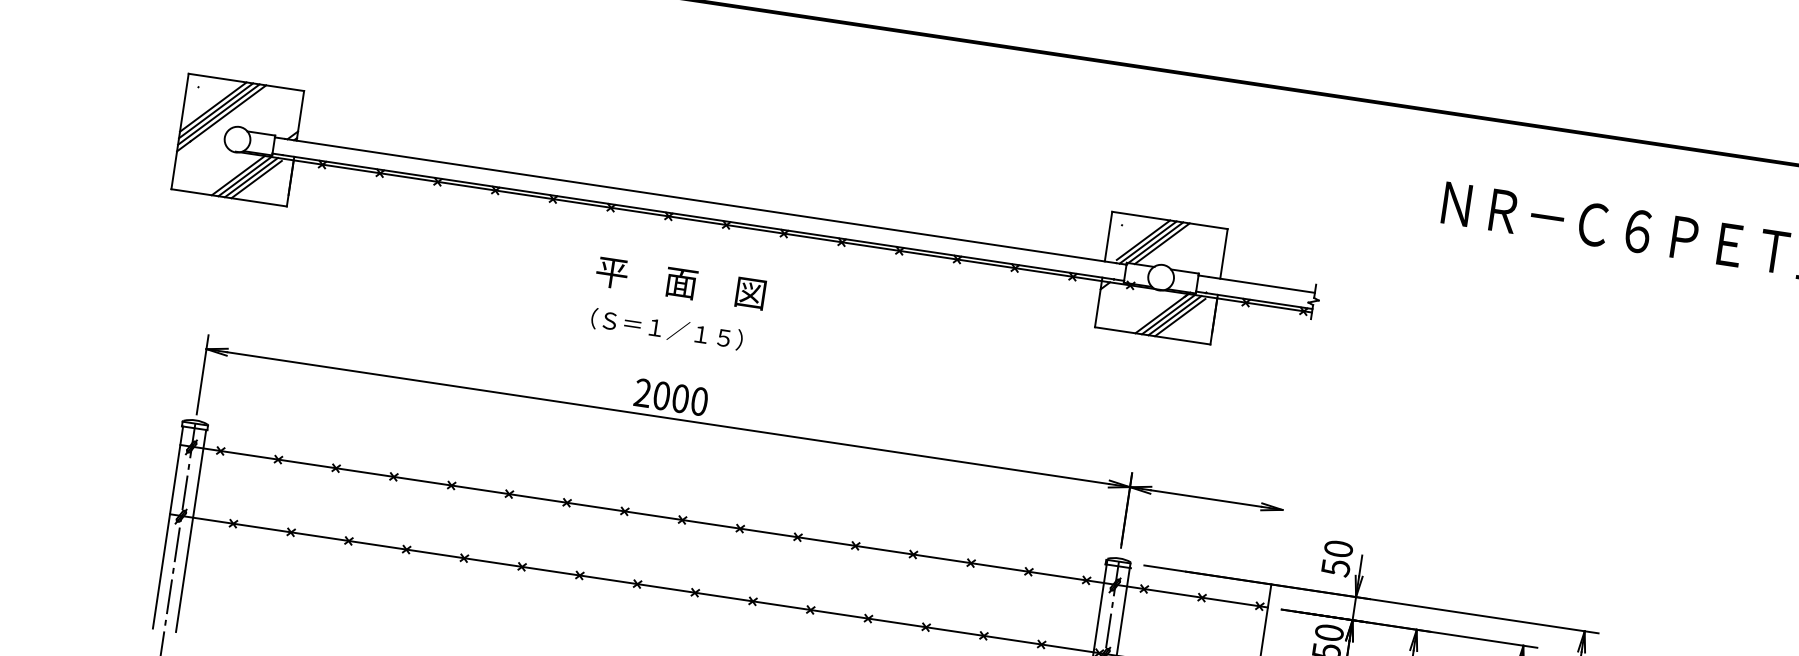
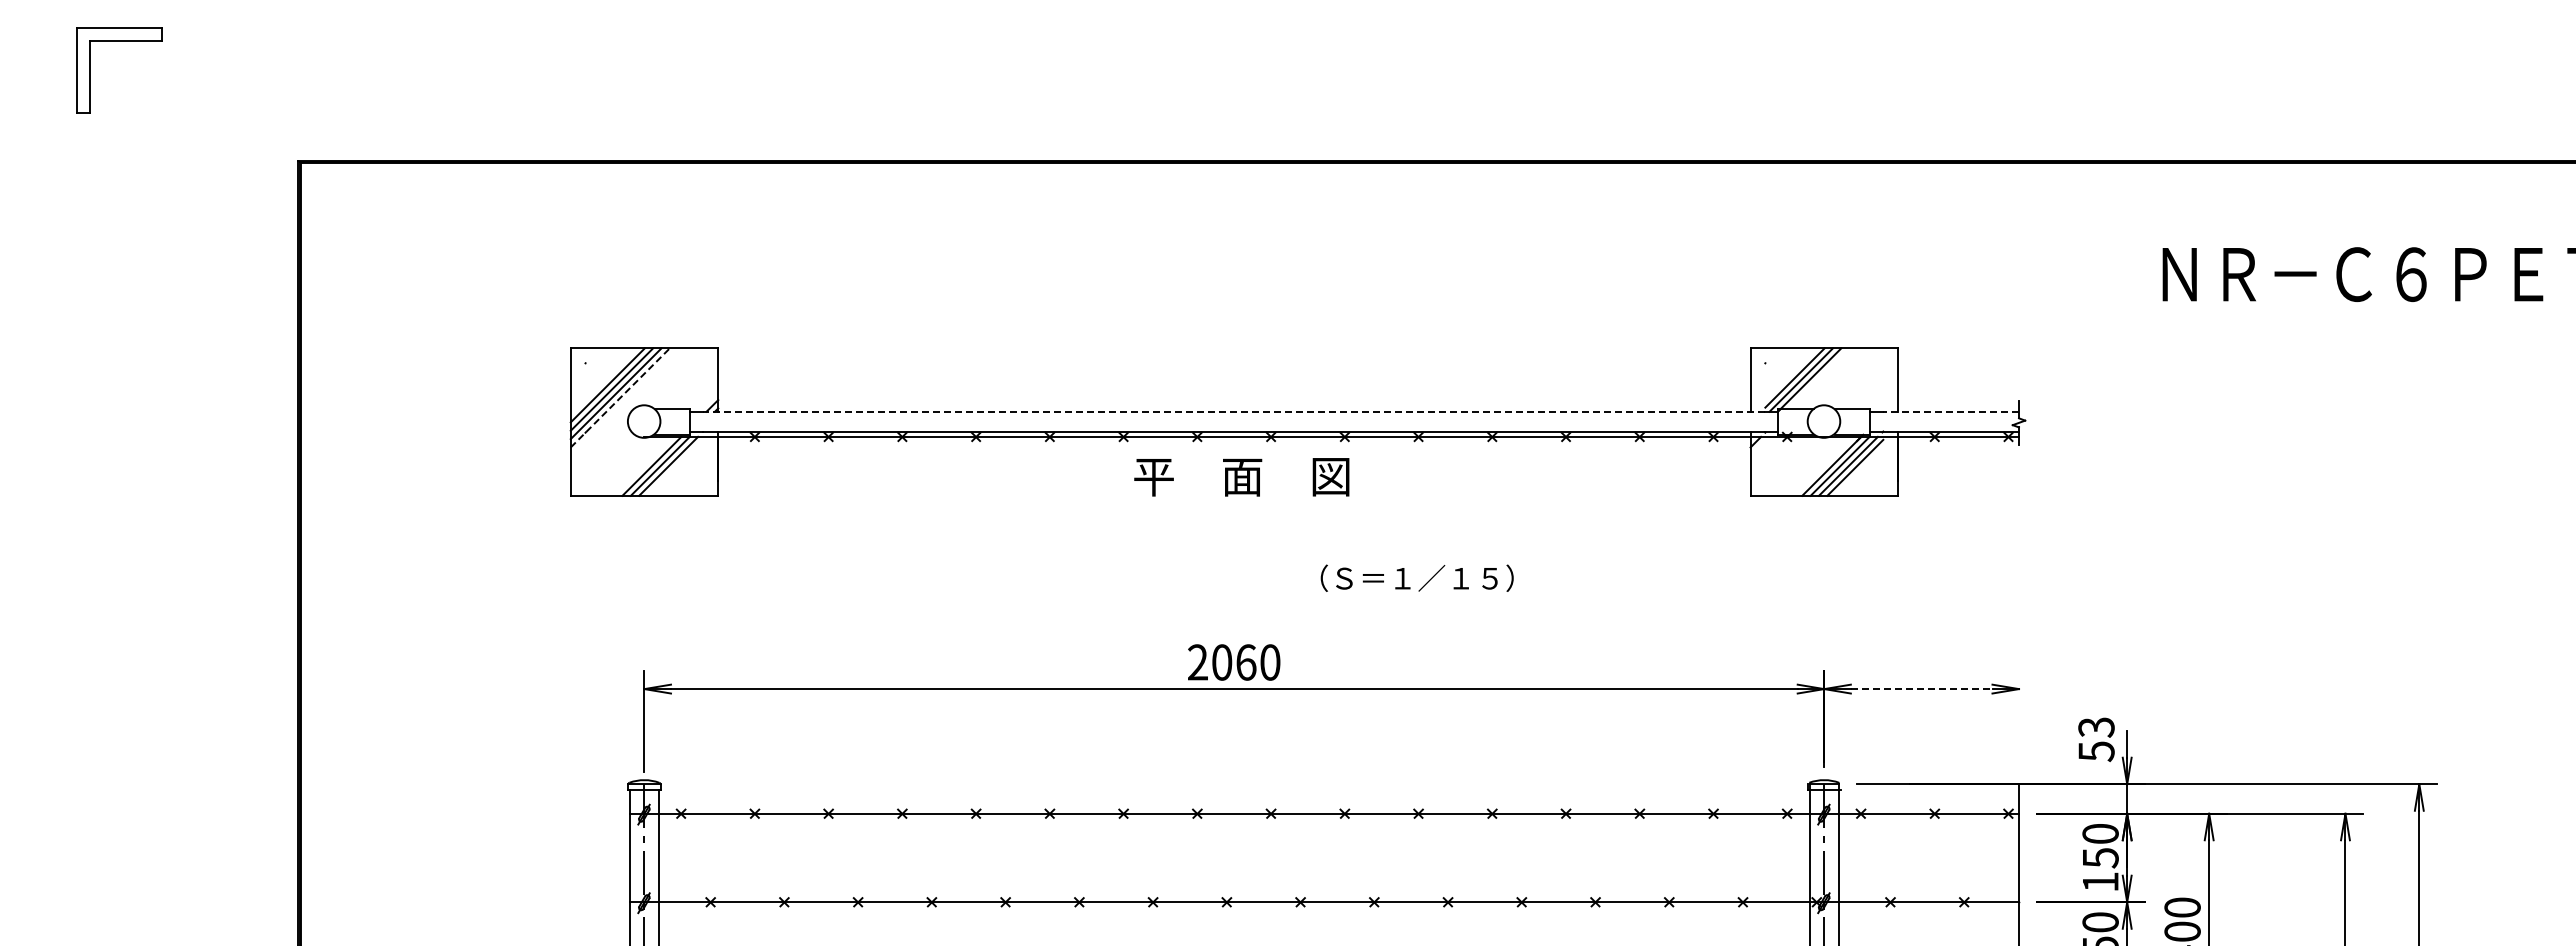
line: (221, 118) -> (620, 397), solid -> dashed
line: (256, 179) -> (675, 467), removed
line: (700, 200) -> (1234, 411), solid -> dashed
line: (1161, 243) -> (1818, 378), removed
text: (680, 283) -> (1241, 477), moved
line: (1262, 284) -> (1951, 411), solid -> dashed
text: (666, 328) -> (1416, 577), moved
text: (680, 398) -> (1246, 662), 2000 -> 2060
line: (1206, 498) -> (1921, 689), solid -> dashed
text: (1338, 549) -> (2096, 727), 50 -> 53

